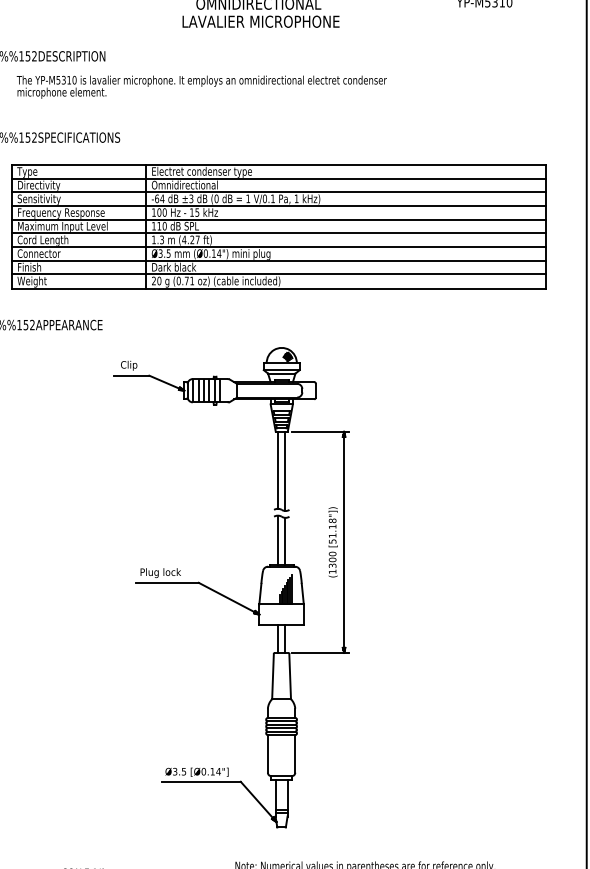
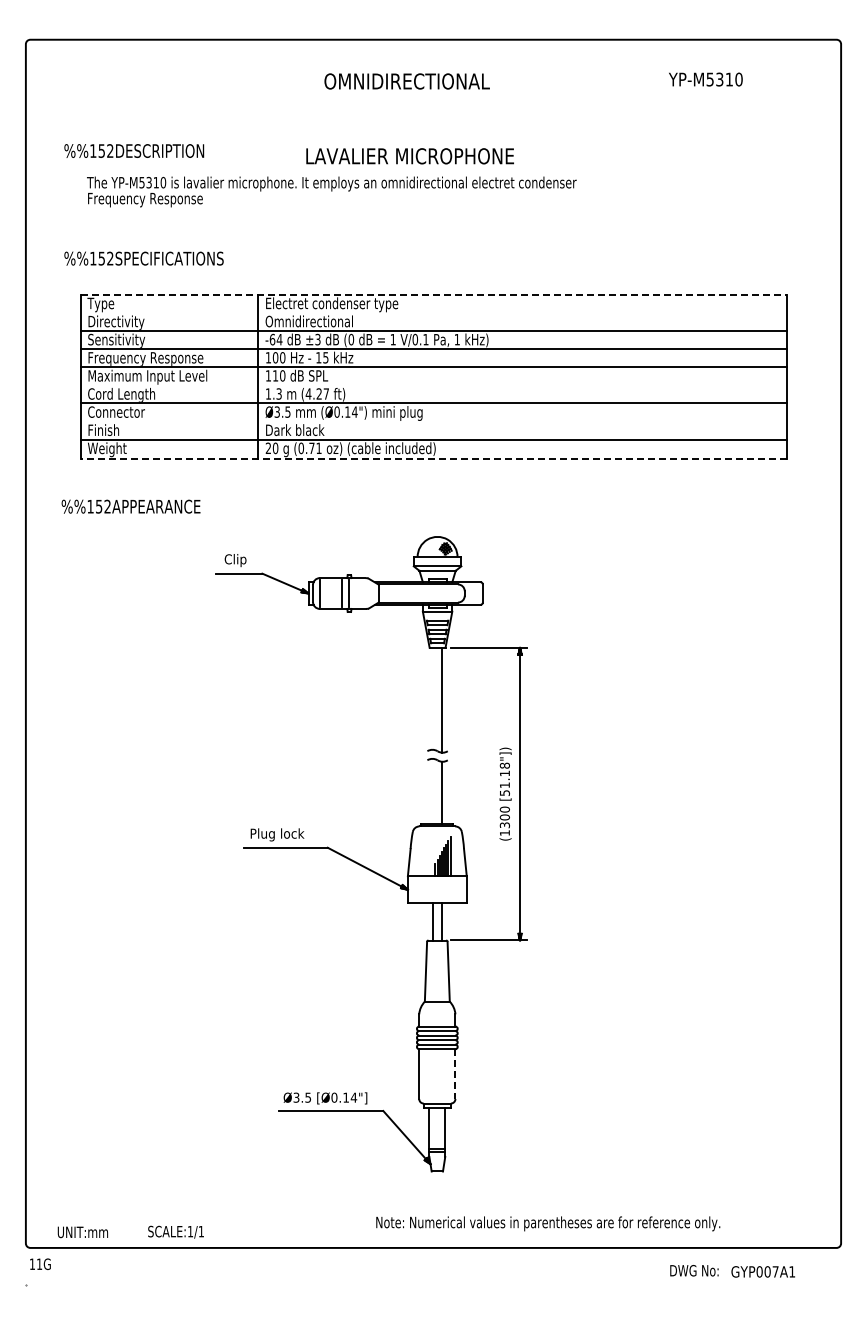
text: (260, 21) -> (409, 156), moved
text: (61, 92) -> (146, 199), microphone element. -> Frequency Response
line: (279, 164) -> (434, 294), solid -> dashed
line: (278, 178) -> (433, 312), removed
line: (278, 233) -> (433, 385), removed
line: (278, 260) -> (433, 421), removed
line: (278, 289) -> (433, 459), solid -> dashed
line: (198, 390) -> (327, 593), removed
line: (203, 390) -> (334, 593), removed
line: (220, 390) -> (356, 593), removed
line: (278, 470) -> (433, 698), removed
line: (278, 540) -> (433, 791), removed
line: (295, 754) -> (455, 1074), solid -> dashed

